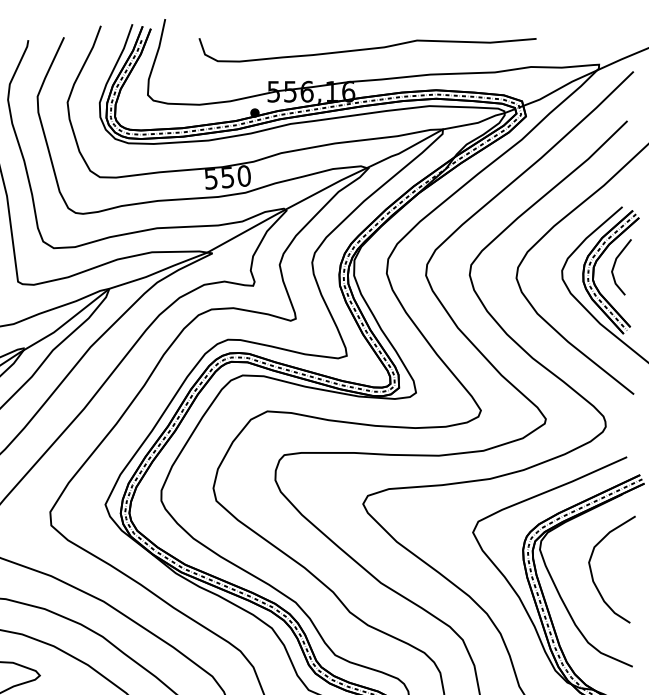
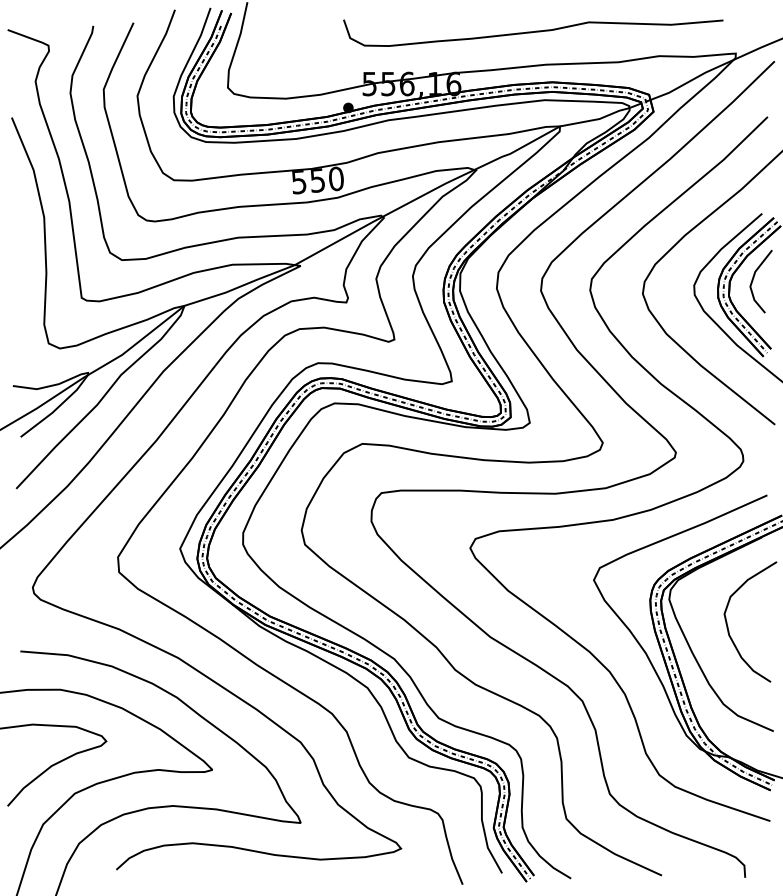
curve: (367, 49) -> (533, 32), moved

